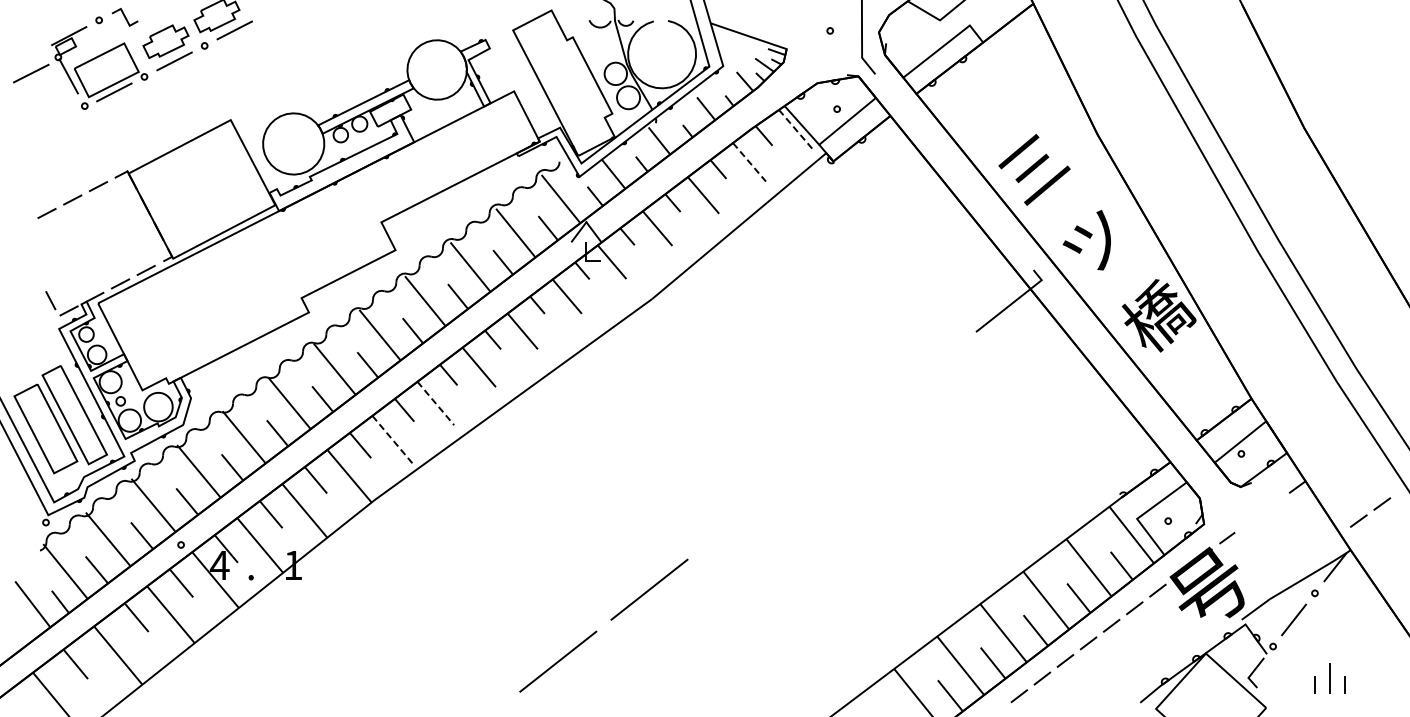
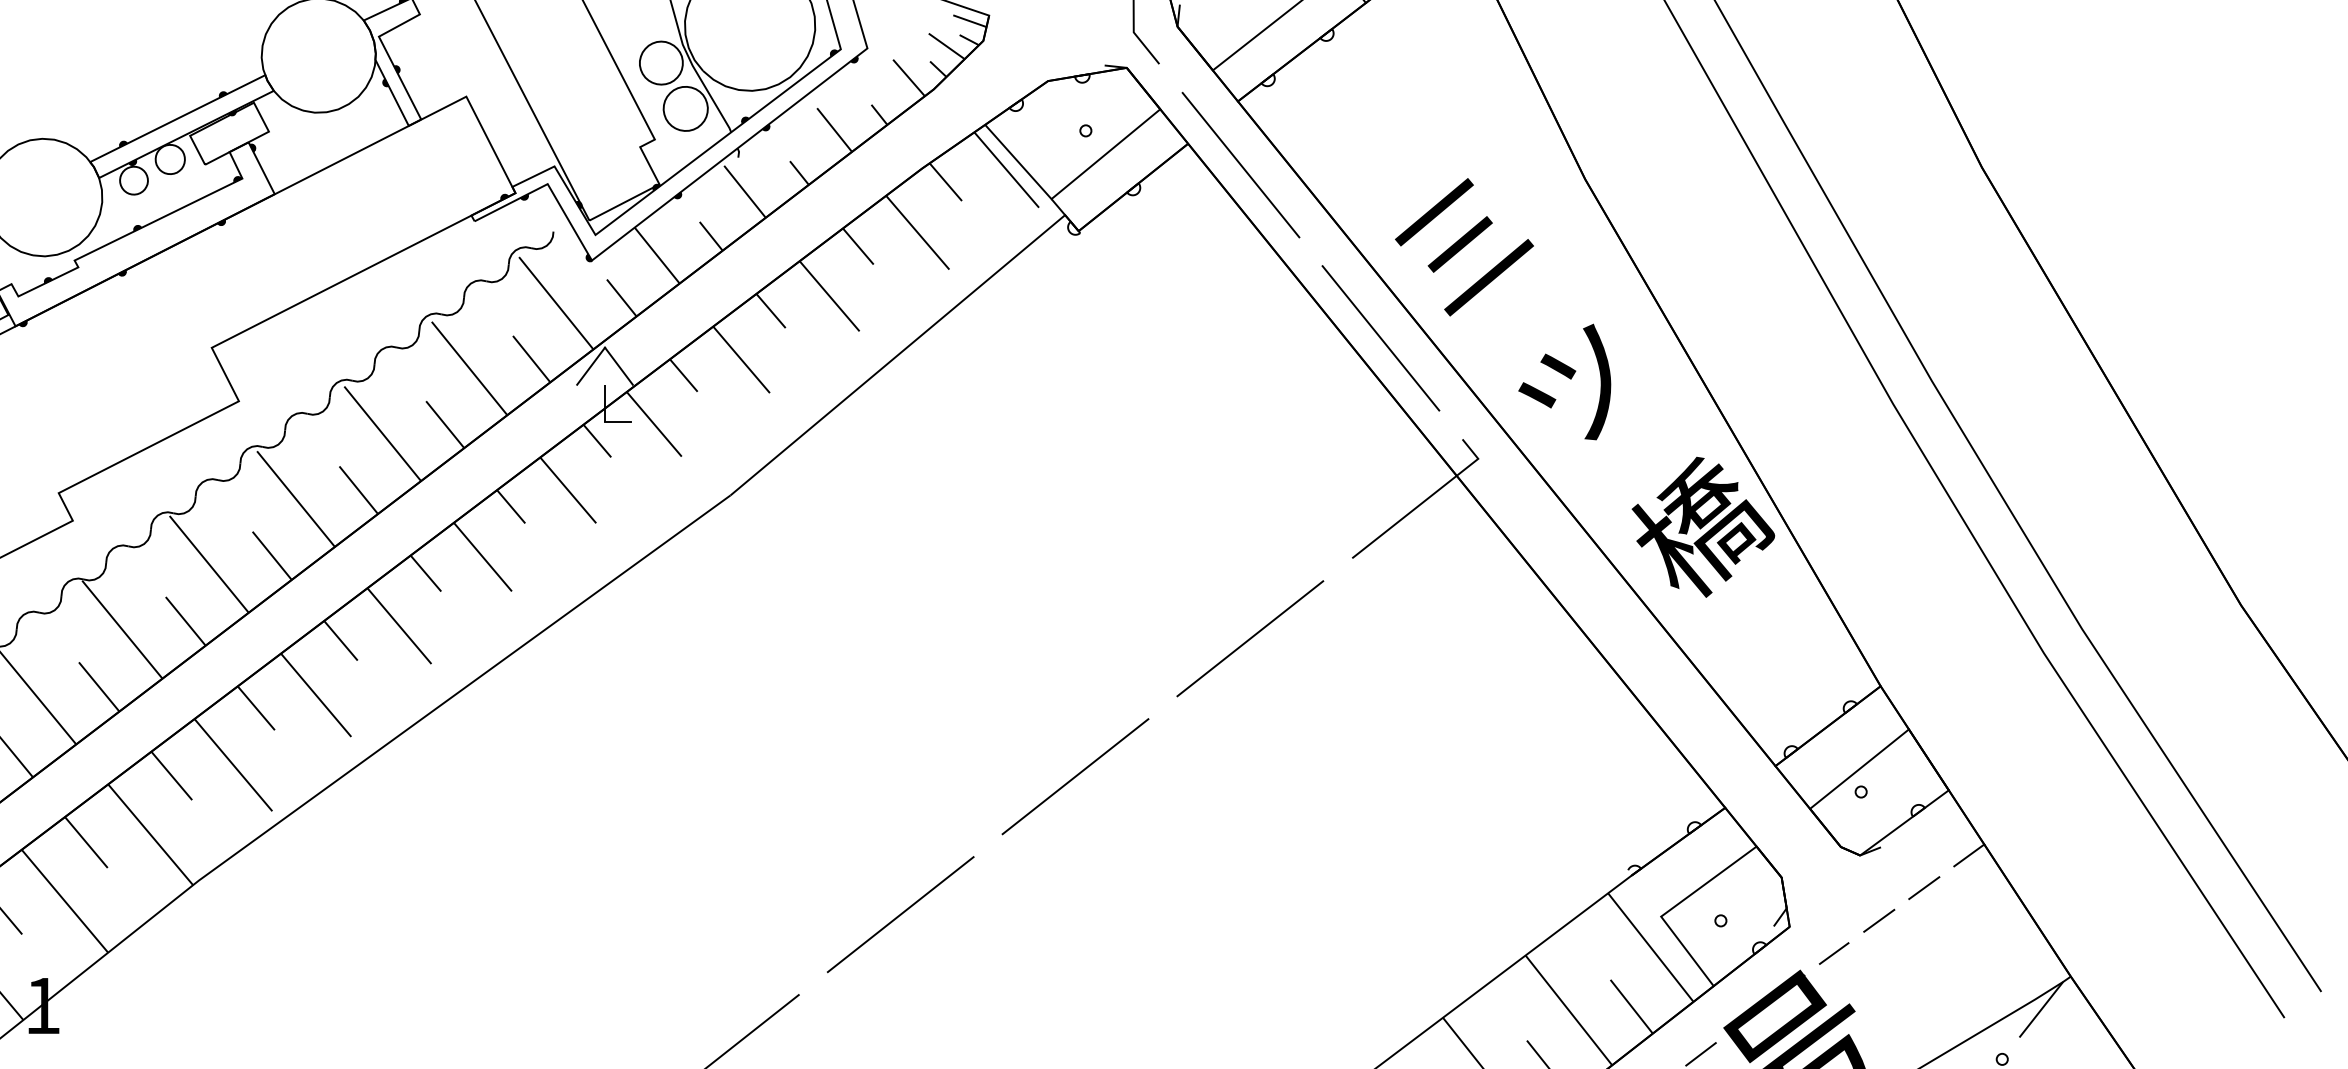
line: (917, 126) -> (1239, 164), added
line: (795, 129) -> (1005, 169), dashed -> solid
line: (749, 162) -> (917, 233), dashed -> solid
line: (990, 217) -> (1379, 338), added
line: (922, 373) -> (1249, 637), added
line: (436, 403) -> (317, 695), dashed -> solid
line: (393, 440) -> (234, 766), dashed -> solid
line: (831, 445) -> (1075, 775), added
line: (1373, 510) -> (1907, 900), moved
line: (740, 517) -> (900, 913), added

